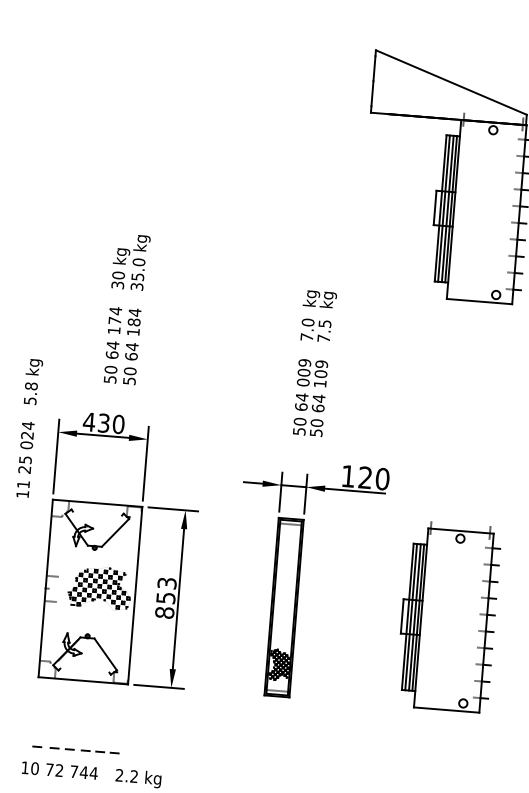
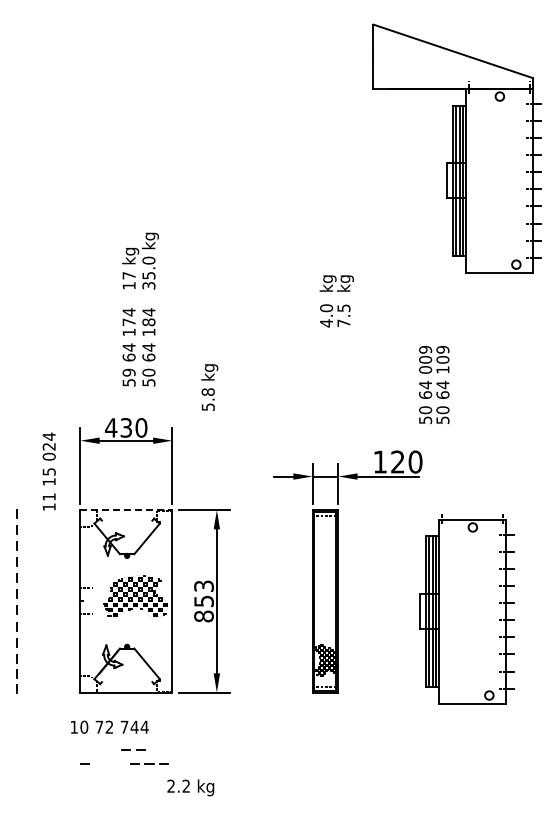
text: (117, 280) -> (128, 280), 30 -> 17
text: (306, 337) -> (326, 323), 7.0 -> 4.0
text: (111, 369) -> (129, 372), 50 -> 59
text: (33, 381) -> (209, 387), moved
text: (310, 398) -> (434, 385), moved
text: (24, 469) -> (48, 481), 25 -> 15
line: (97, 503) -> (126, 510), solid -> dashed
part: (447, 617) -> (466, 609), moved
line: (59, 748) -> (130, 749), moved
text: (59, 769) -> (109, 726), moved

